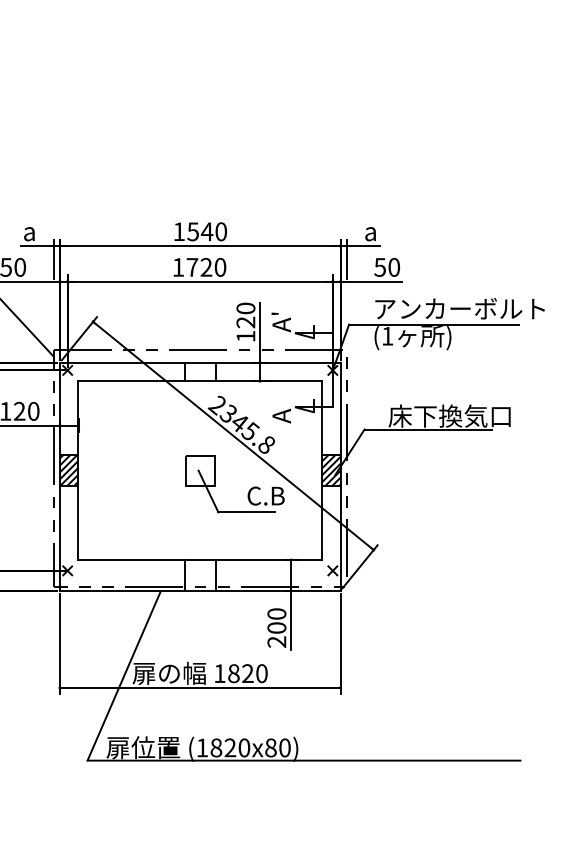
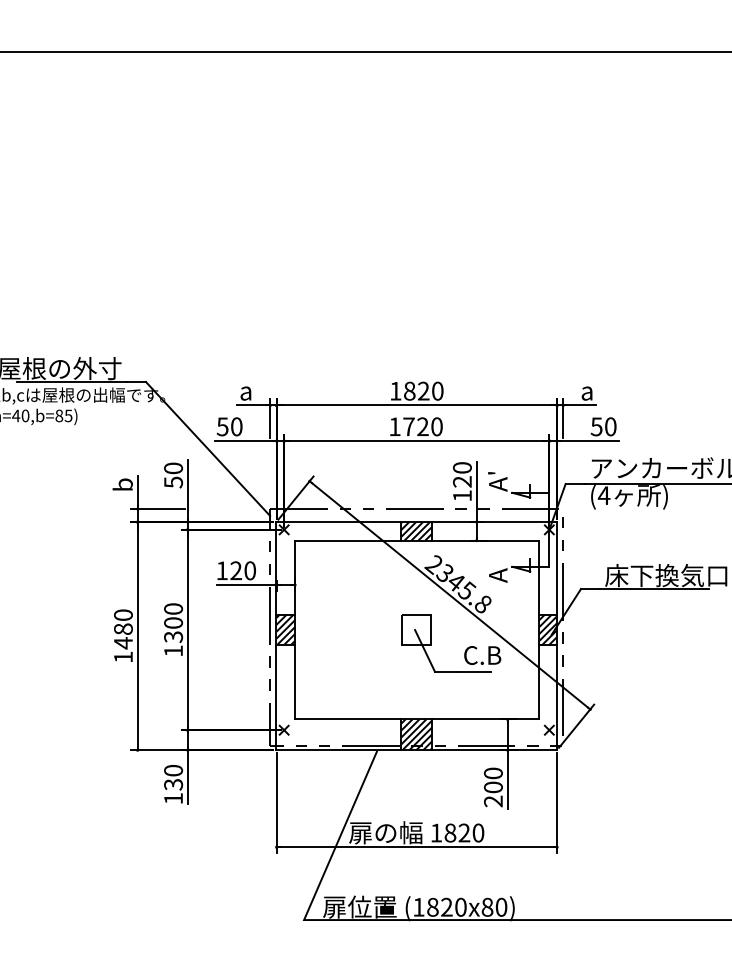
text: (199, 231) -> (416, 390), 1540 -> 1820
text: (386, 336) -> (603, 495), (1 -> (4
hatch: (199, 372) -> (416, 531), added
hatch: (199, 575) -> (416, 734), added

